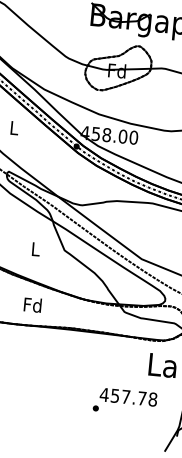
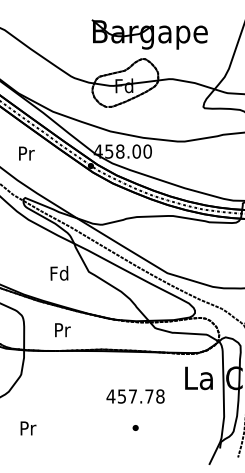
text: (14, 128) -> (26, 153), L -> Pr
text: (35, 249) -> (59, 273), L -> Fd
text: (32, 304) -> (61, 329), Fd -> Pr
text: (128, 397) -> (135, 396), moved

